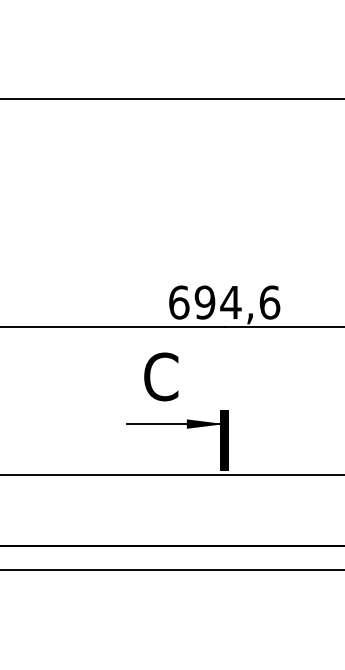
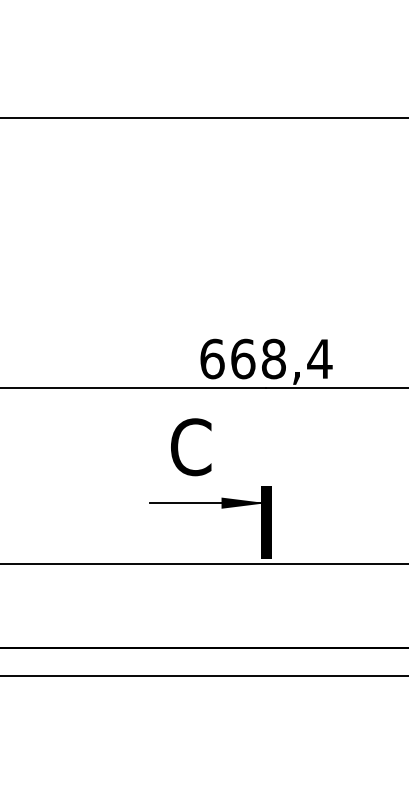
text: (237, 302) -> (281, 358), 694,6 -> 668,4

